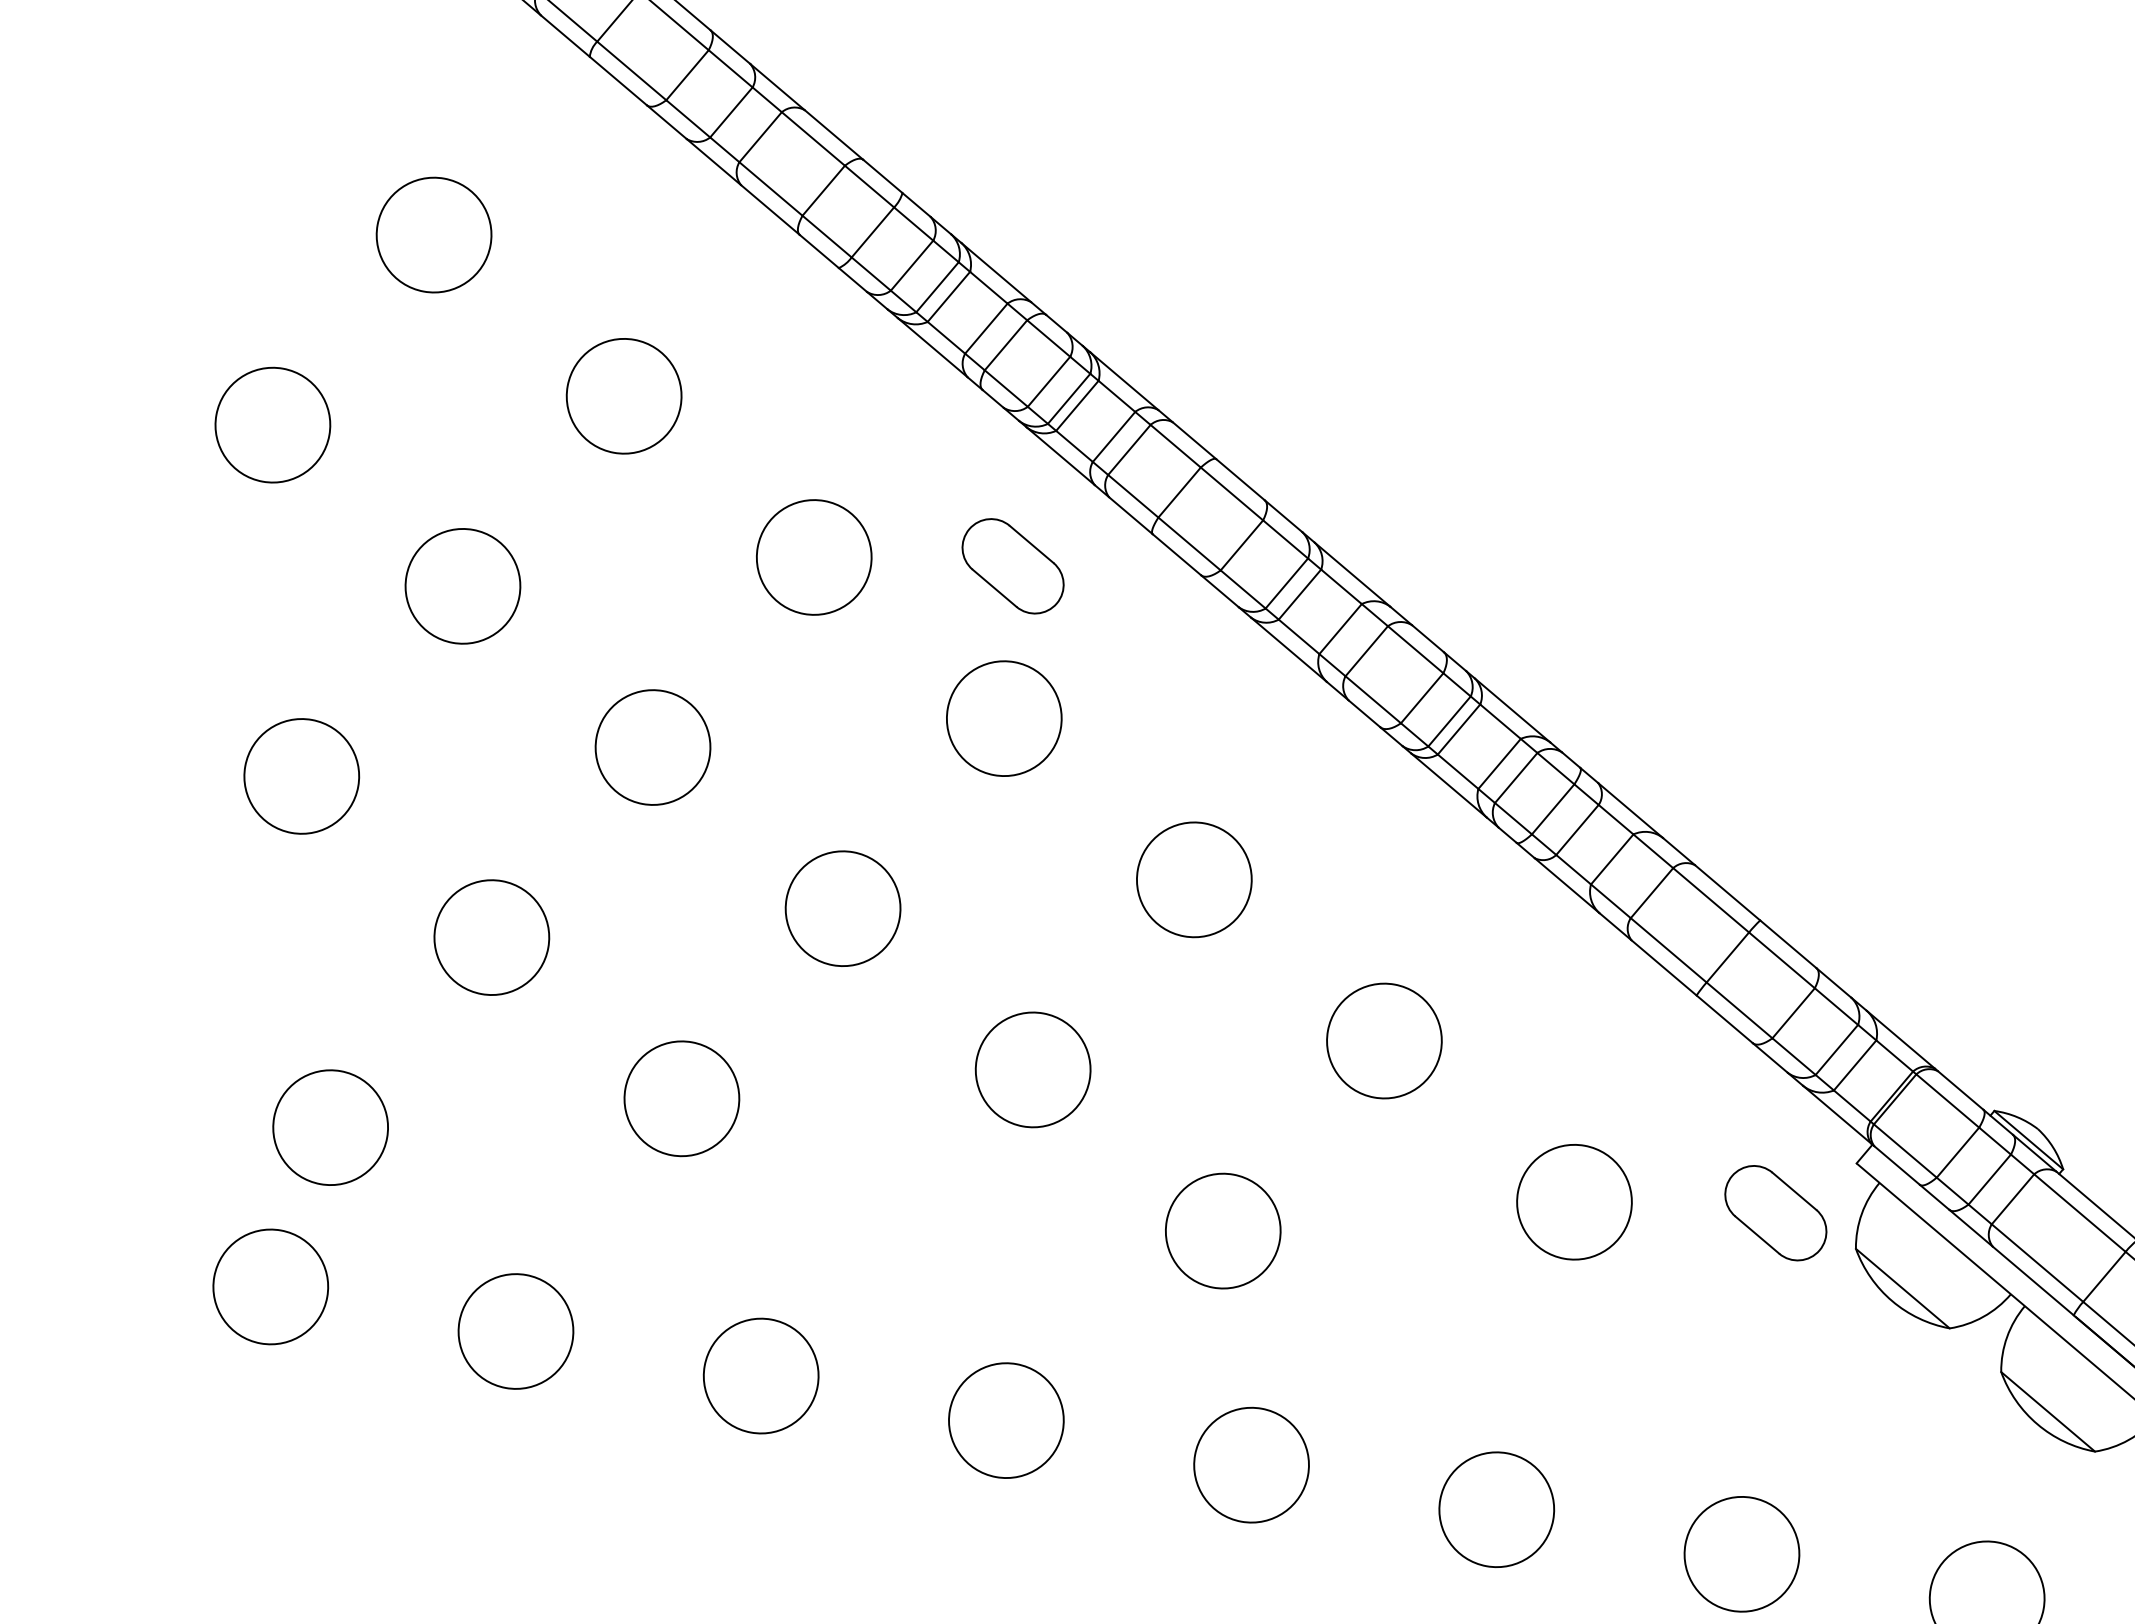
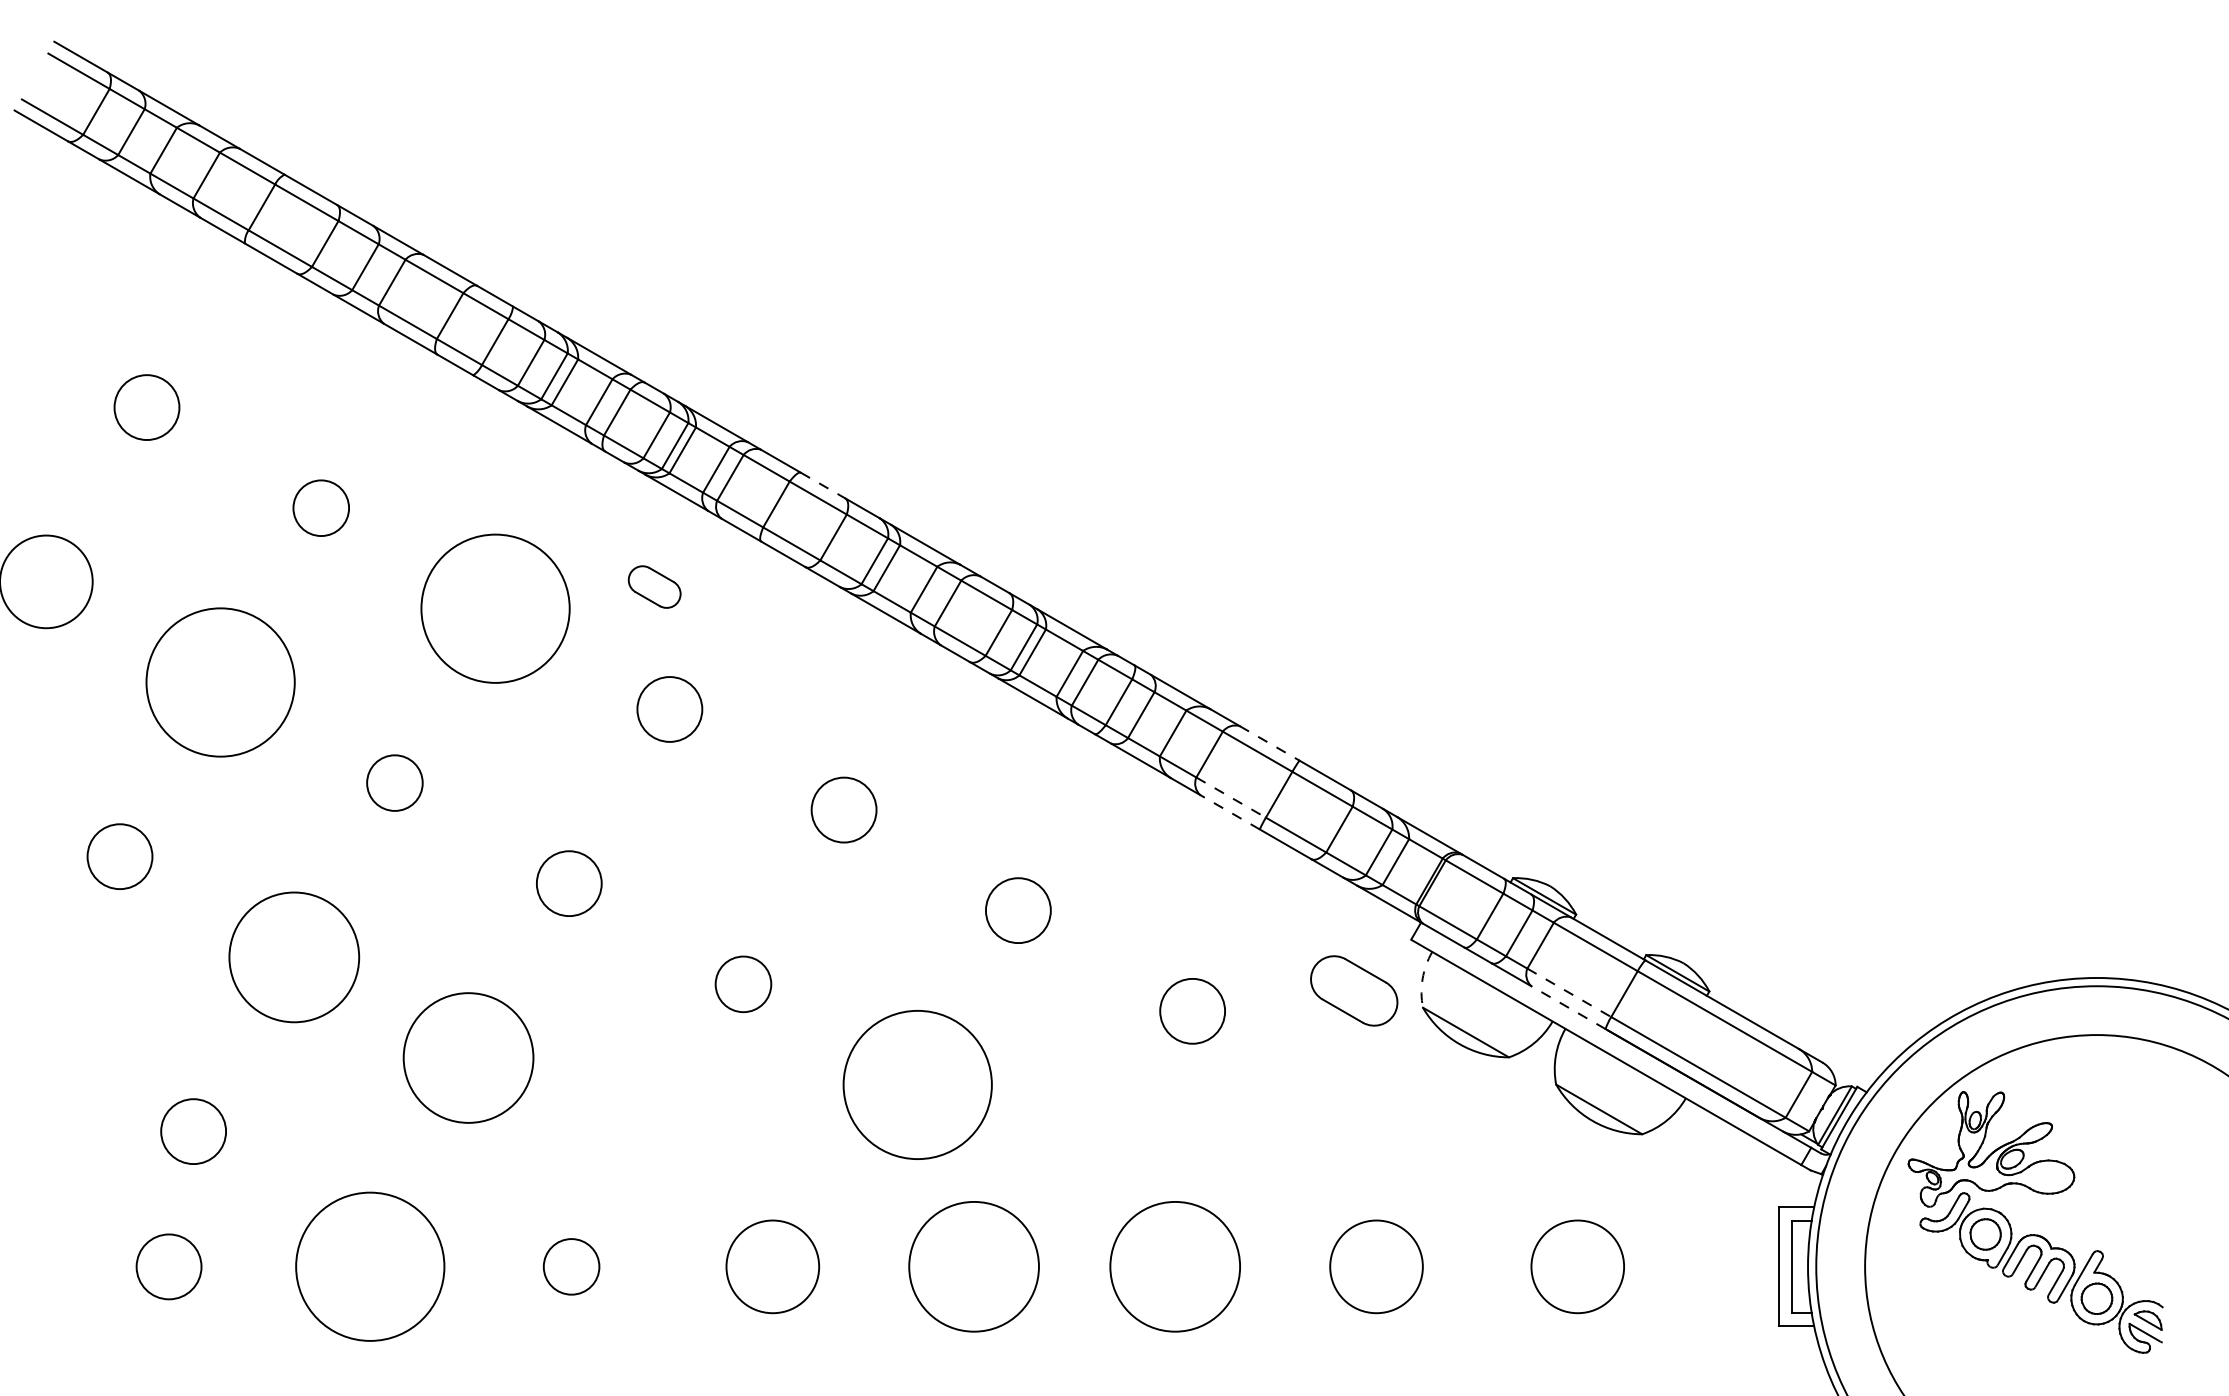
circle: (433, 234) -> (146, 407), size x0.7
circle: (623, 395) -> (320, 507), size x0.6
line: (1241, 479) -> (823, 485), solid -> dashed
circle: (814, 557) -> (495, 608), size x1.6
part: (1012, 565) -> (654, 586), size x0.6
circle: (462, 586) -> (220, 682), size x1.6
circle: (1003, 718) -> (669, 709), size x0.7
circle: (652, 746) -> (394, 782), size x0.6
circle: (301, 775) -> (119, 856), size x0.7
circle: (1193, 879) -> (843, 809), size x0.7
line: (1728, 893) -> (1270, 743), solid -> dashed
circle: (843, 908) -> (569, 883), size x0.7
circle: (490, 937) -> (293, 957), size x1.4
line: (1669, 950) -> (1231, 797), solid -> dashed
line: (1663, 966) -> (1229, 811), solid -> dashed
circle: (1384, 1040) -> (1018, 910), size x0.7
circle: (1033, 1070) -> (743, 984), size x0.6
circle: (681, 1098) -> (468, 1057), size x1.4
circle: (330, 1127) -> (193, 1131), size x0.7
circle: (1574, 1201) -> (1192, 1010), size x0.7
arc: (1861, 1214) -> (1422, 979), solid -> dashed
circle: (1223, 1230) -> (917, 1084), size x1.6
line: (2037, 1263) -> (1569, 993), solid -> dashed
line: (2033, 1280) -> (1568, 1007), solid -> dashed
circle: (270, 1286) -> (168, 1266), size x0.7
circle: (516, 1331) -> (370, 1266), size x1.6
circle: (761, 1375) -> (571, 1266), size x0.6
circle: (1250, 1464) -> (973, 1266), size x1.4
circle: (1497, 1509) -> (1175, 1266), size x1.4

